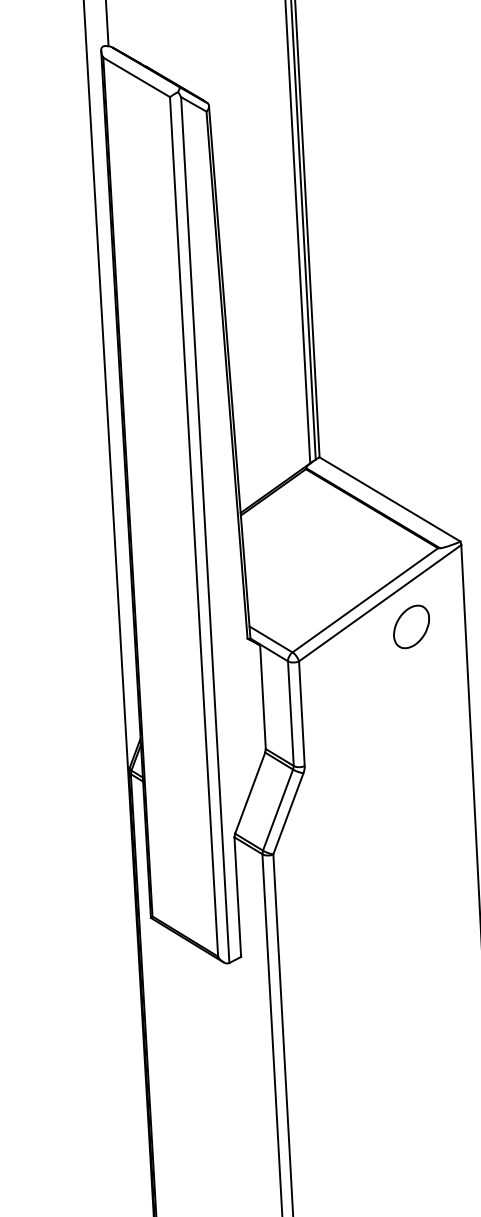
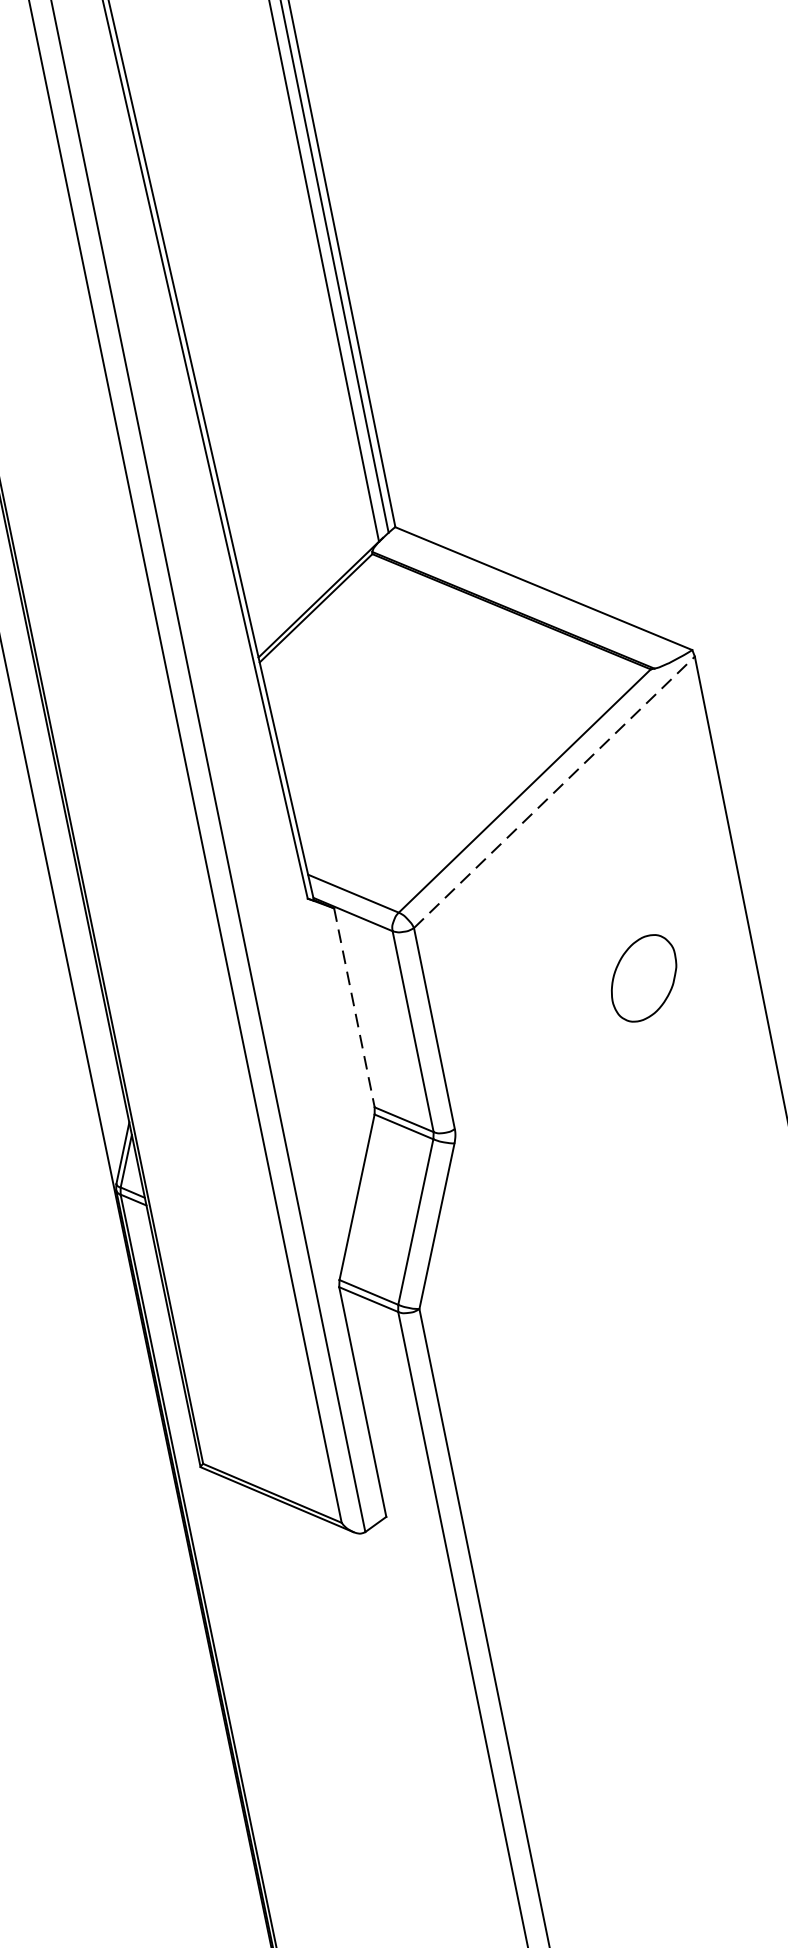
line: (380, 603) -> (555, 792), solid -> dashed
part: (411, 626) -> (643, 977), moved
line: (263, 697) -> (355, 1008), solid -> dashed

